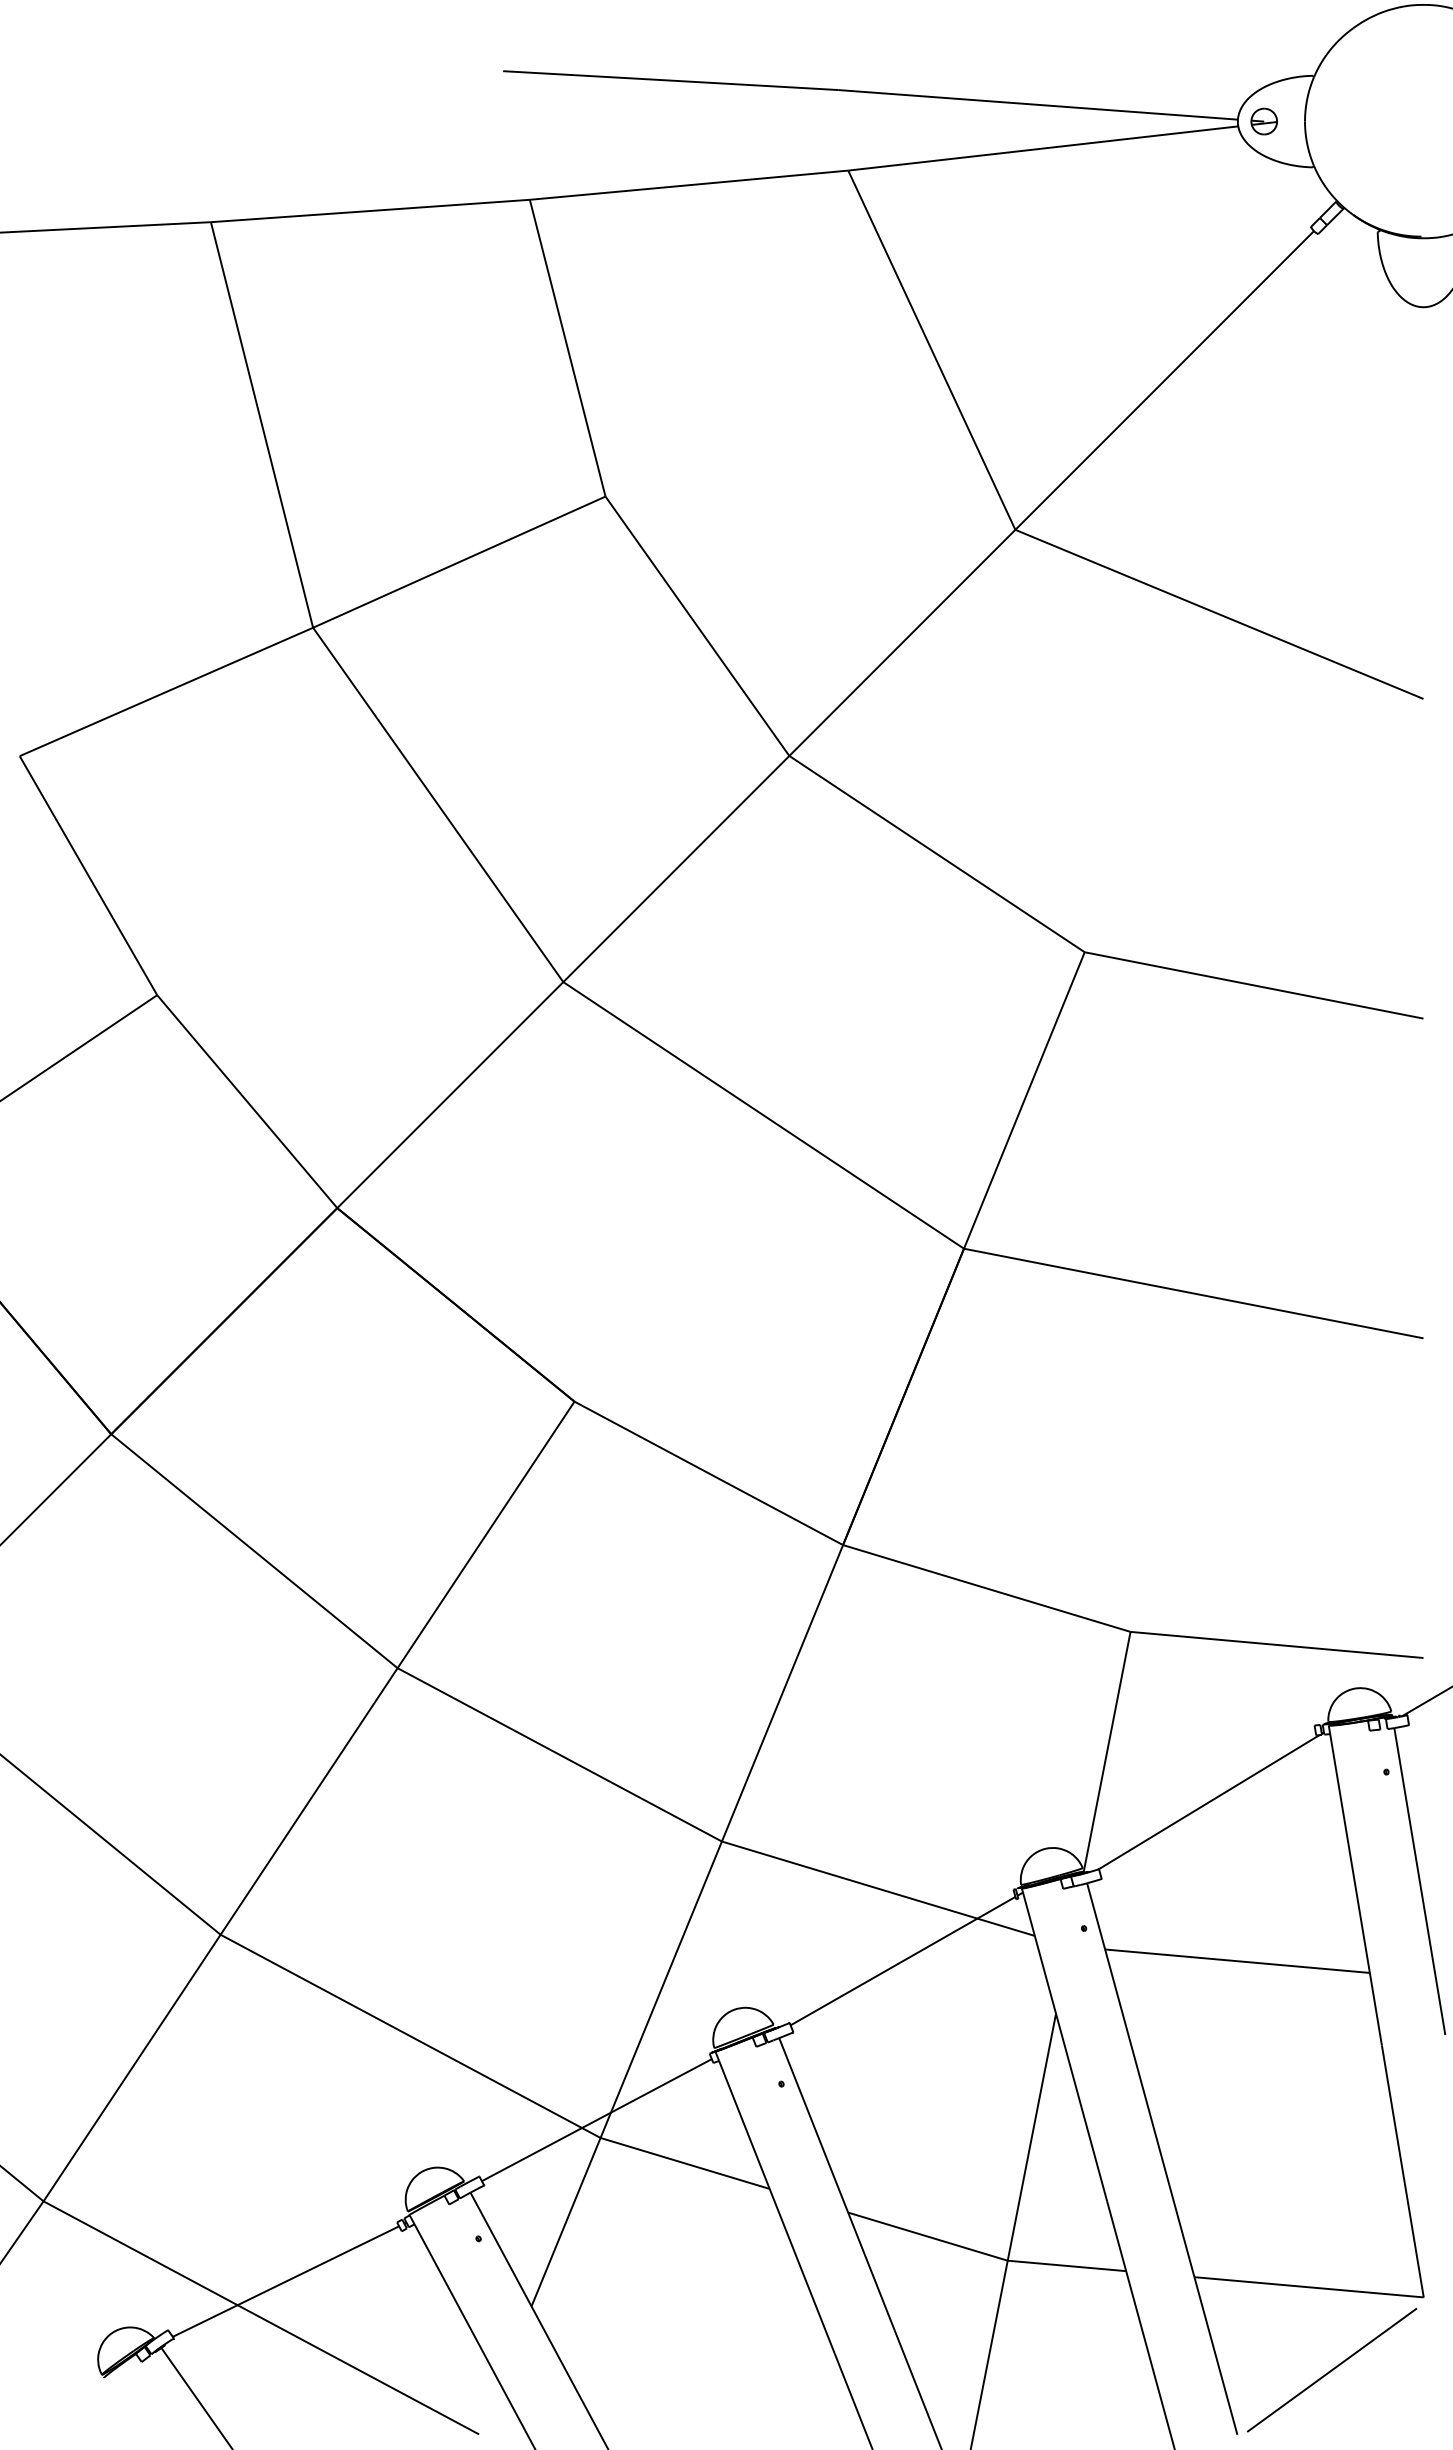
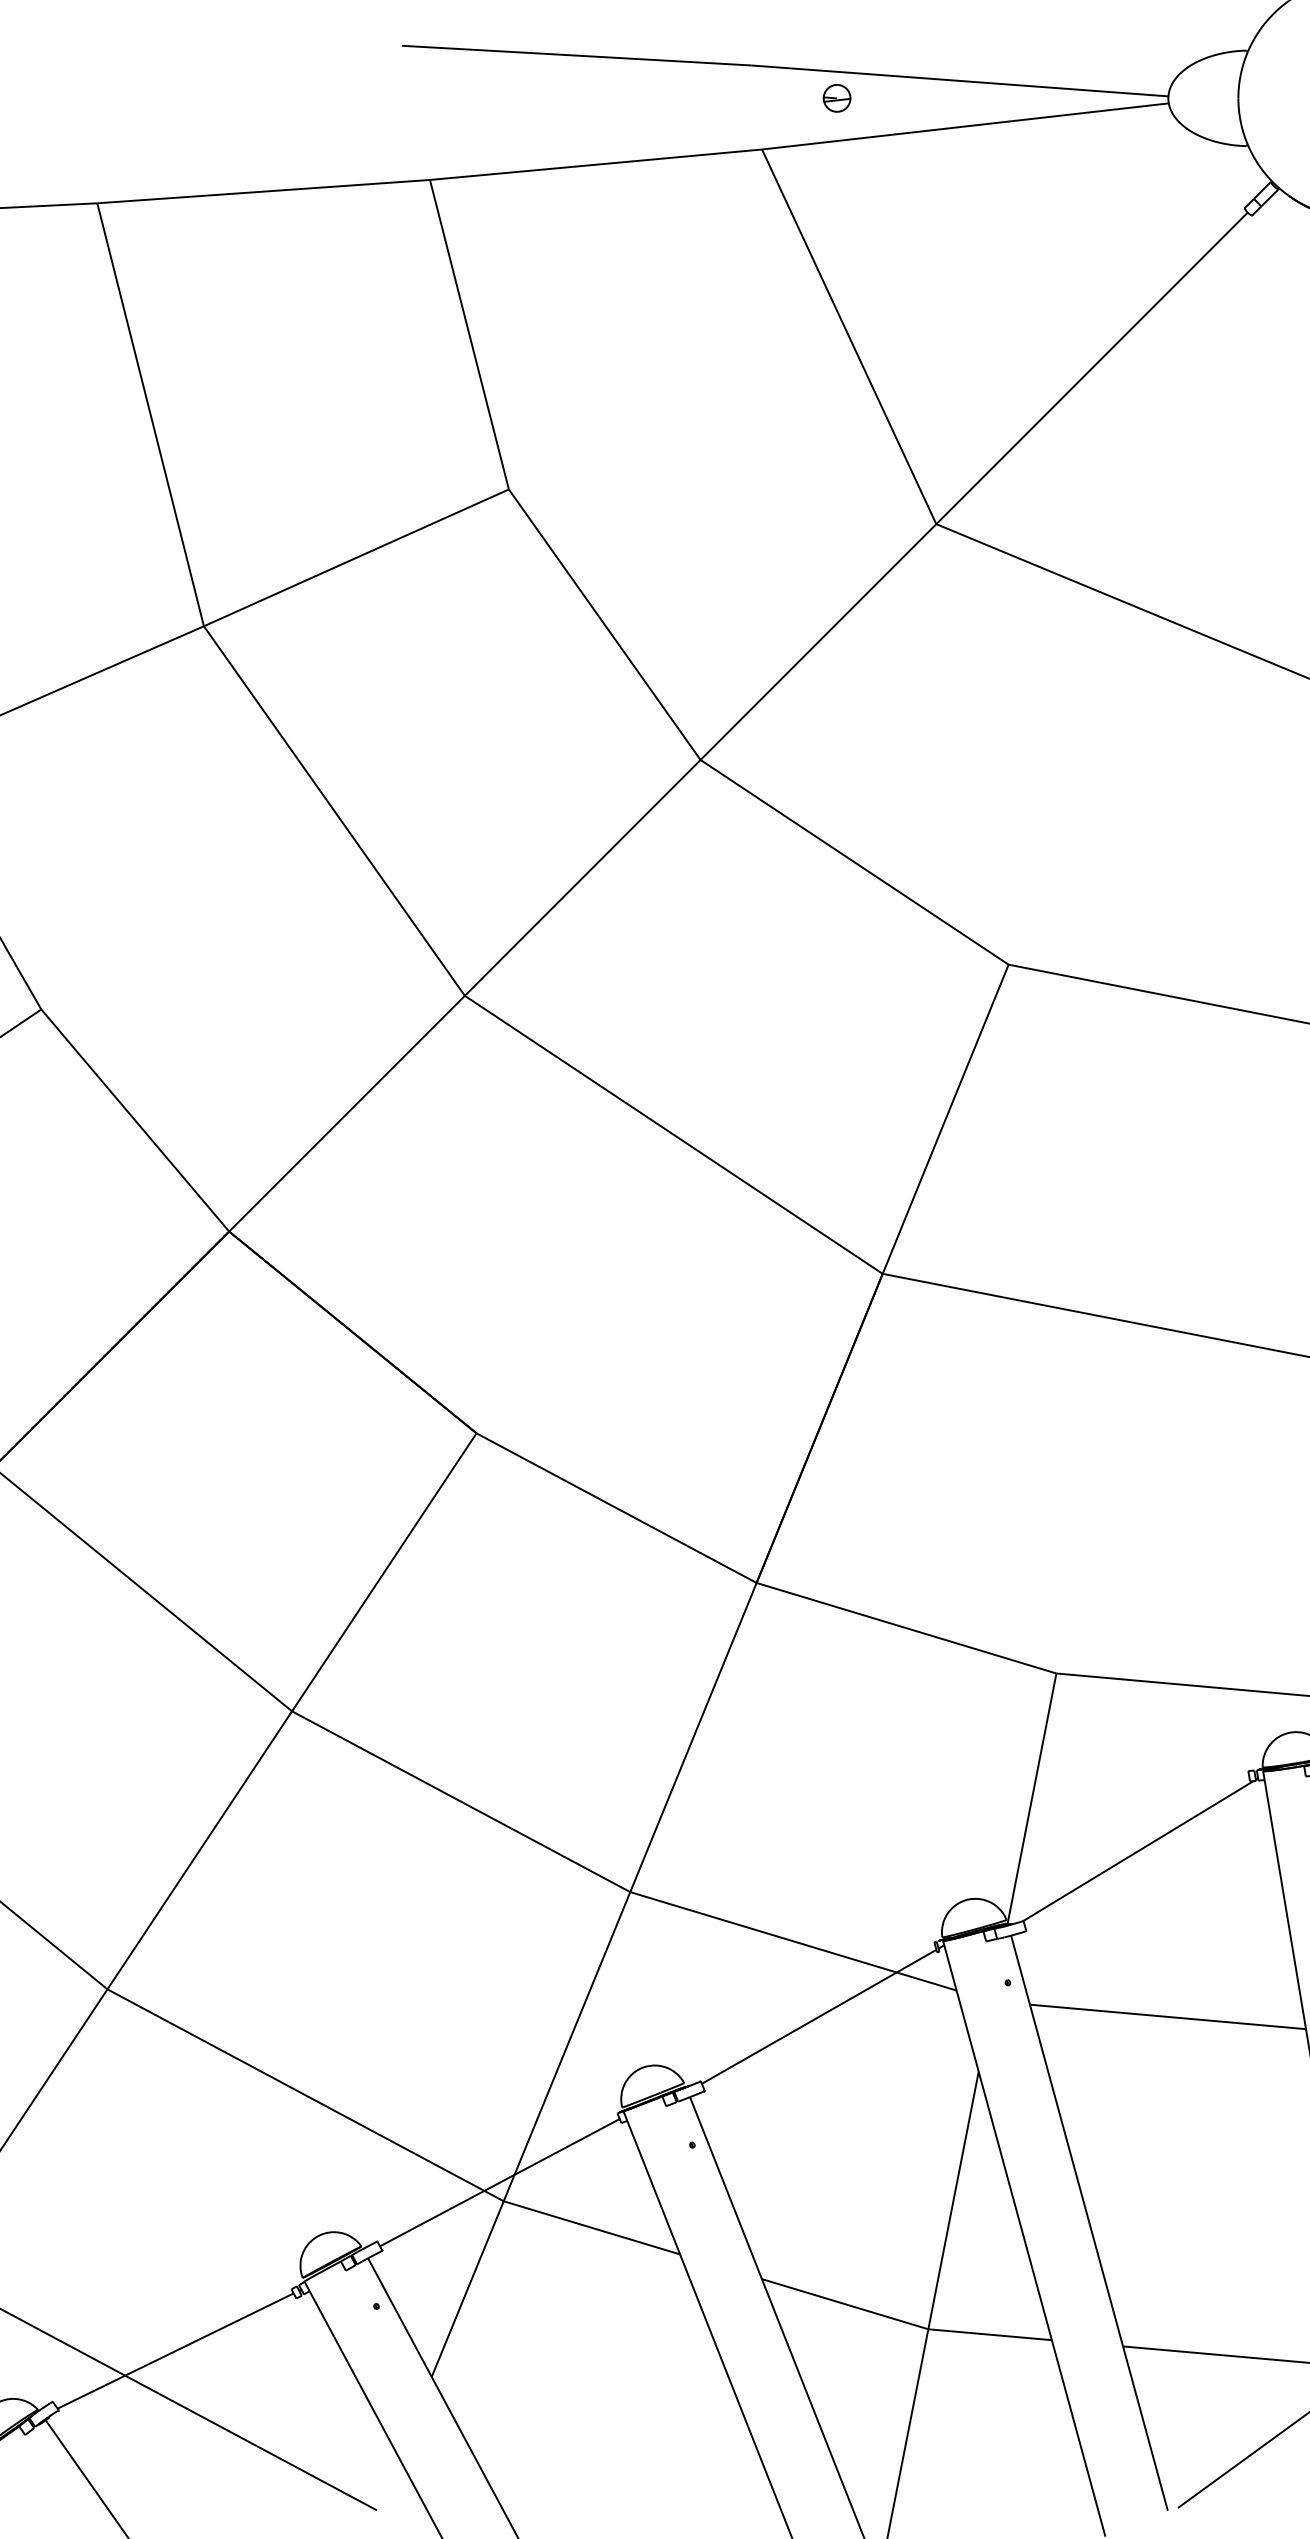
part: (1263, 121) -> (836, 98), moved

